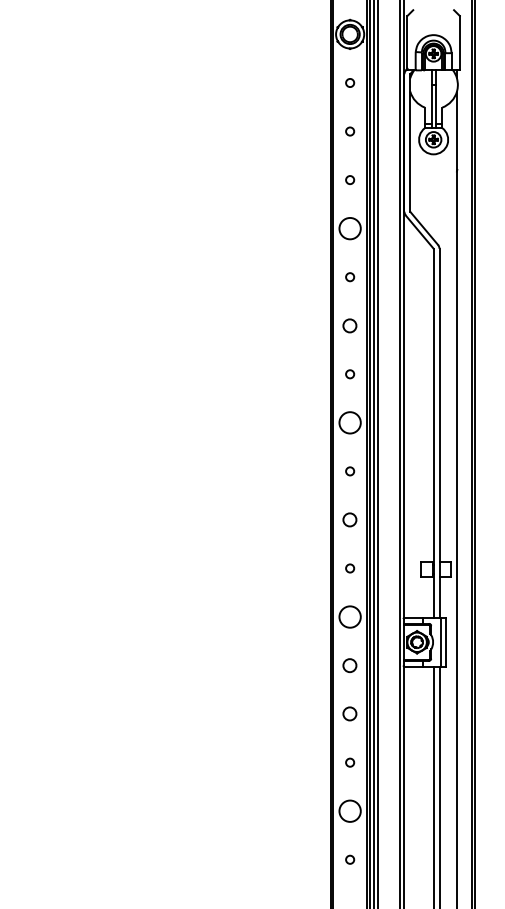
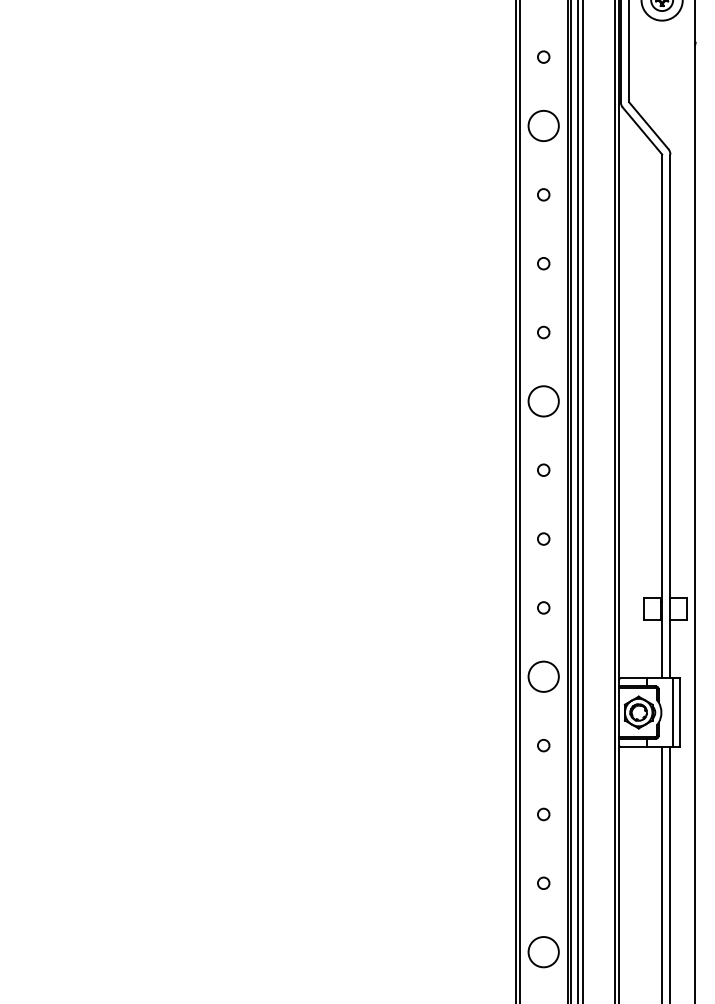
circle: (350, 325) -> (544, 263), size x0.62
circle: (350, 519) -> (544, 538), size x0.62
circle: (350, 665) -> (544, 745), size x0.62
circle: (350, 714) -> (544, 814), size x0.62

